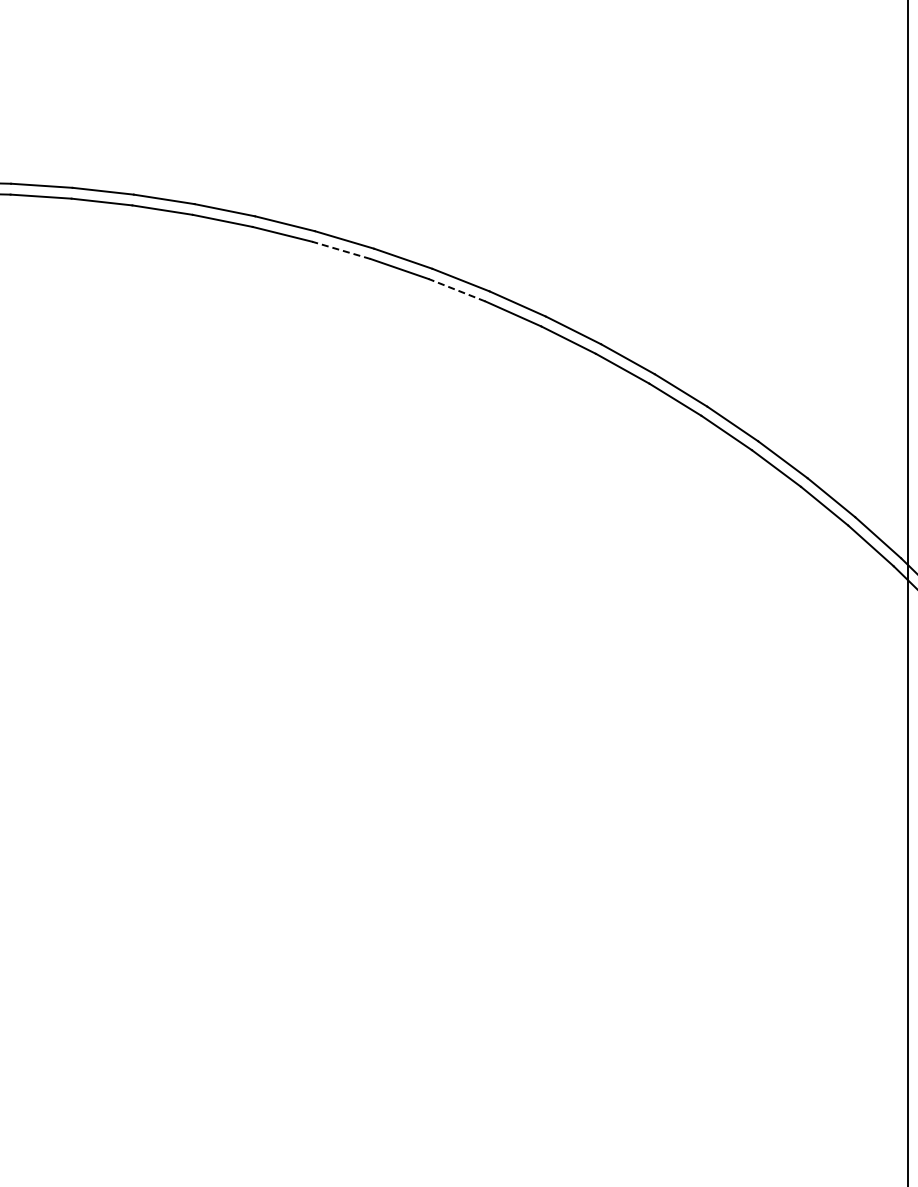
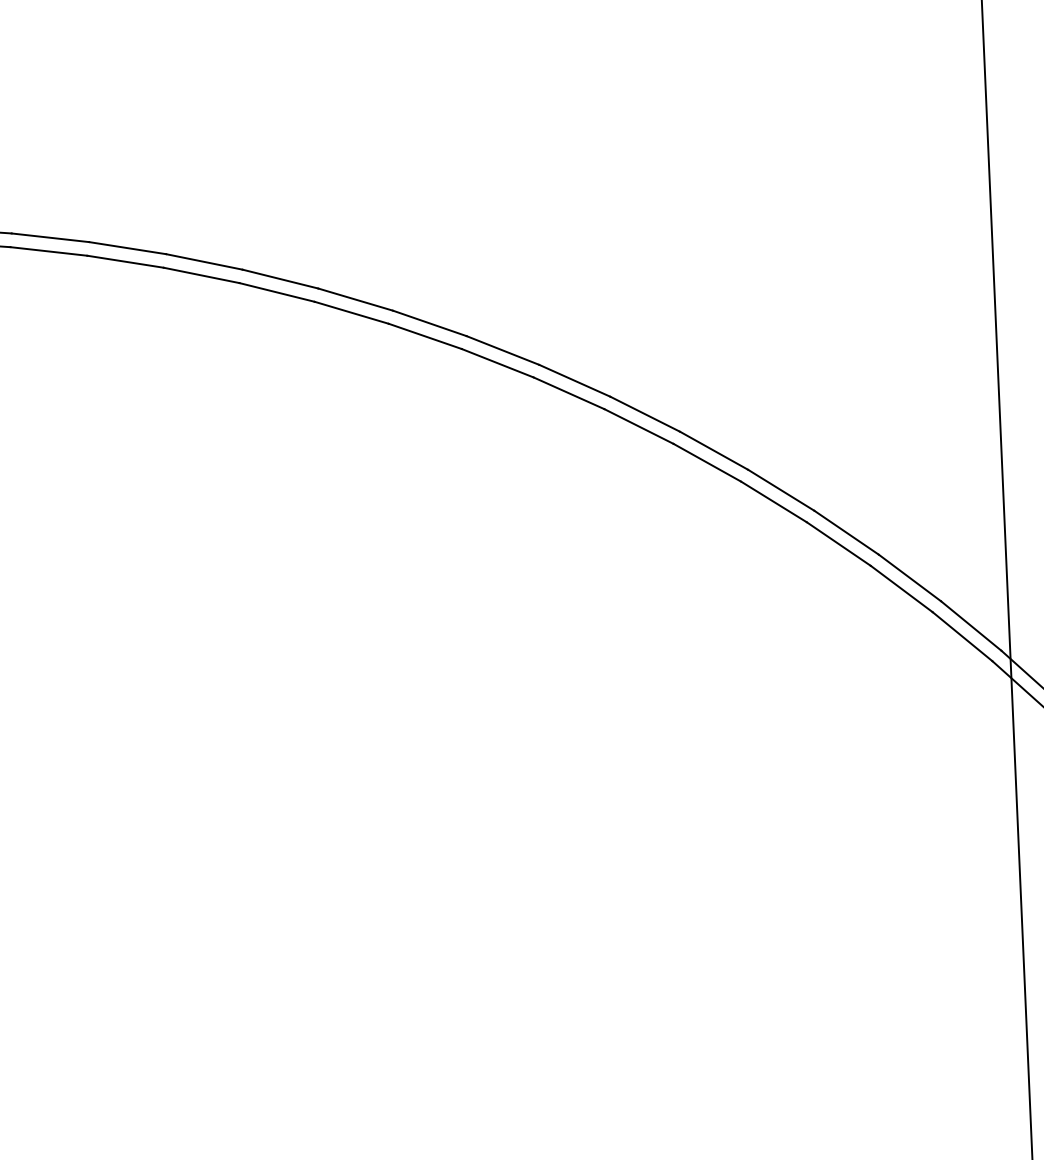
line: (341, 250) -> (277, 292), dashed -> solid
line: (457, 290) -> (425, 336), dashed -> solid

